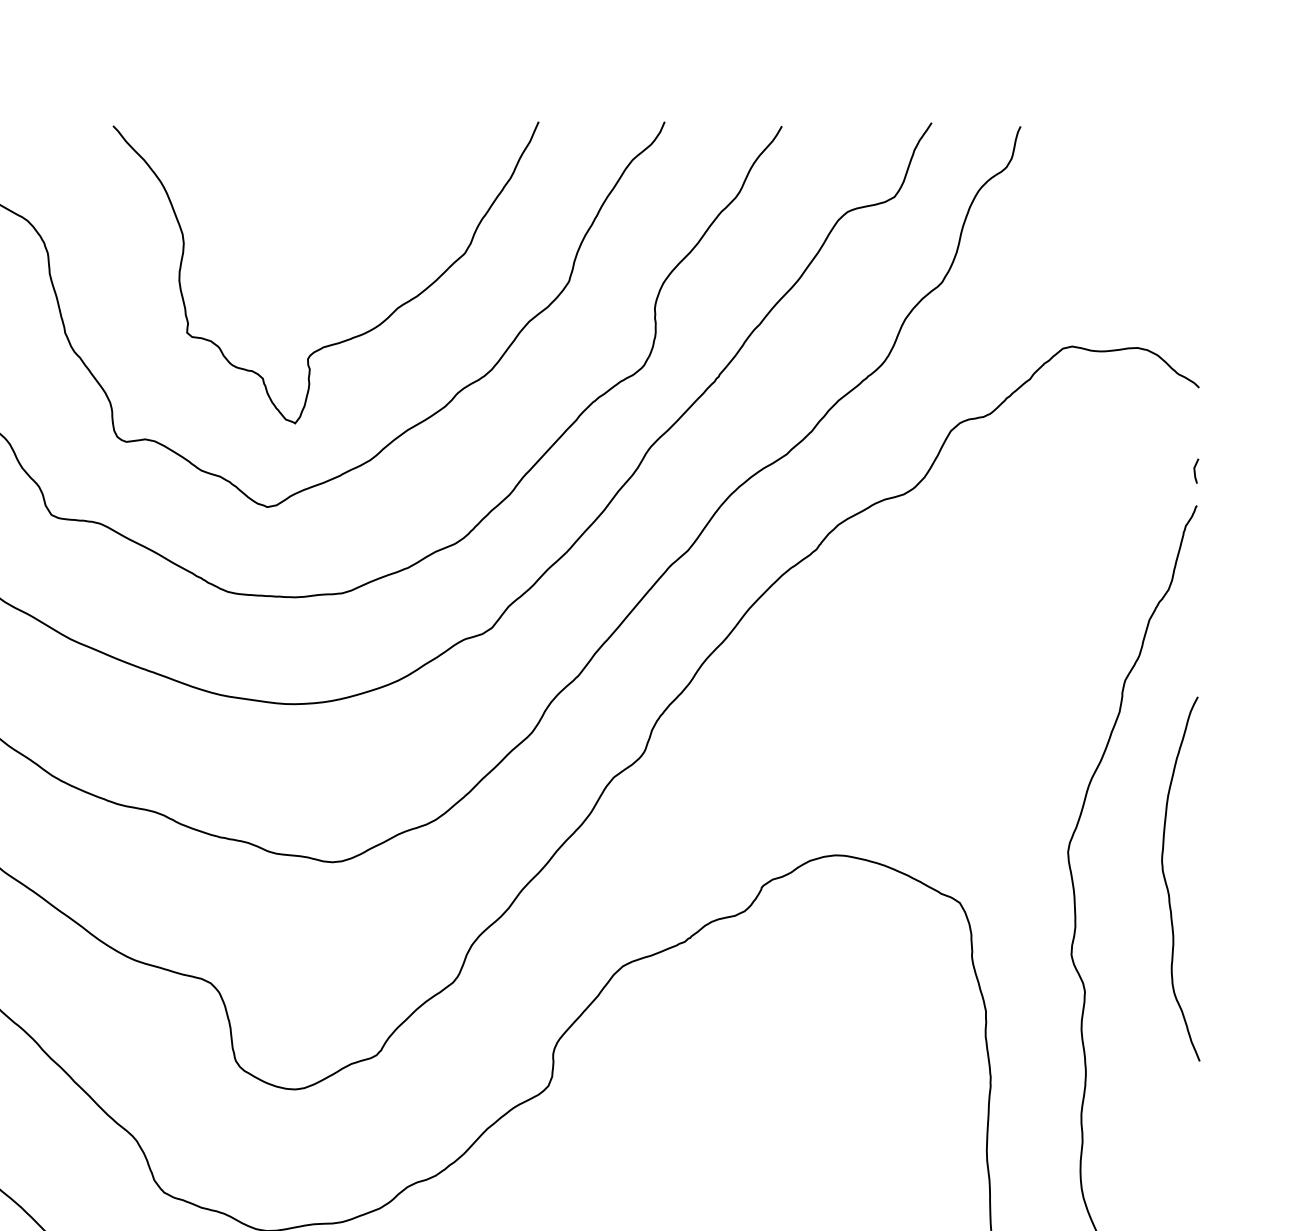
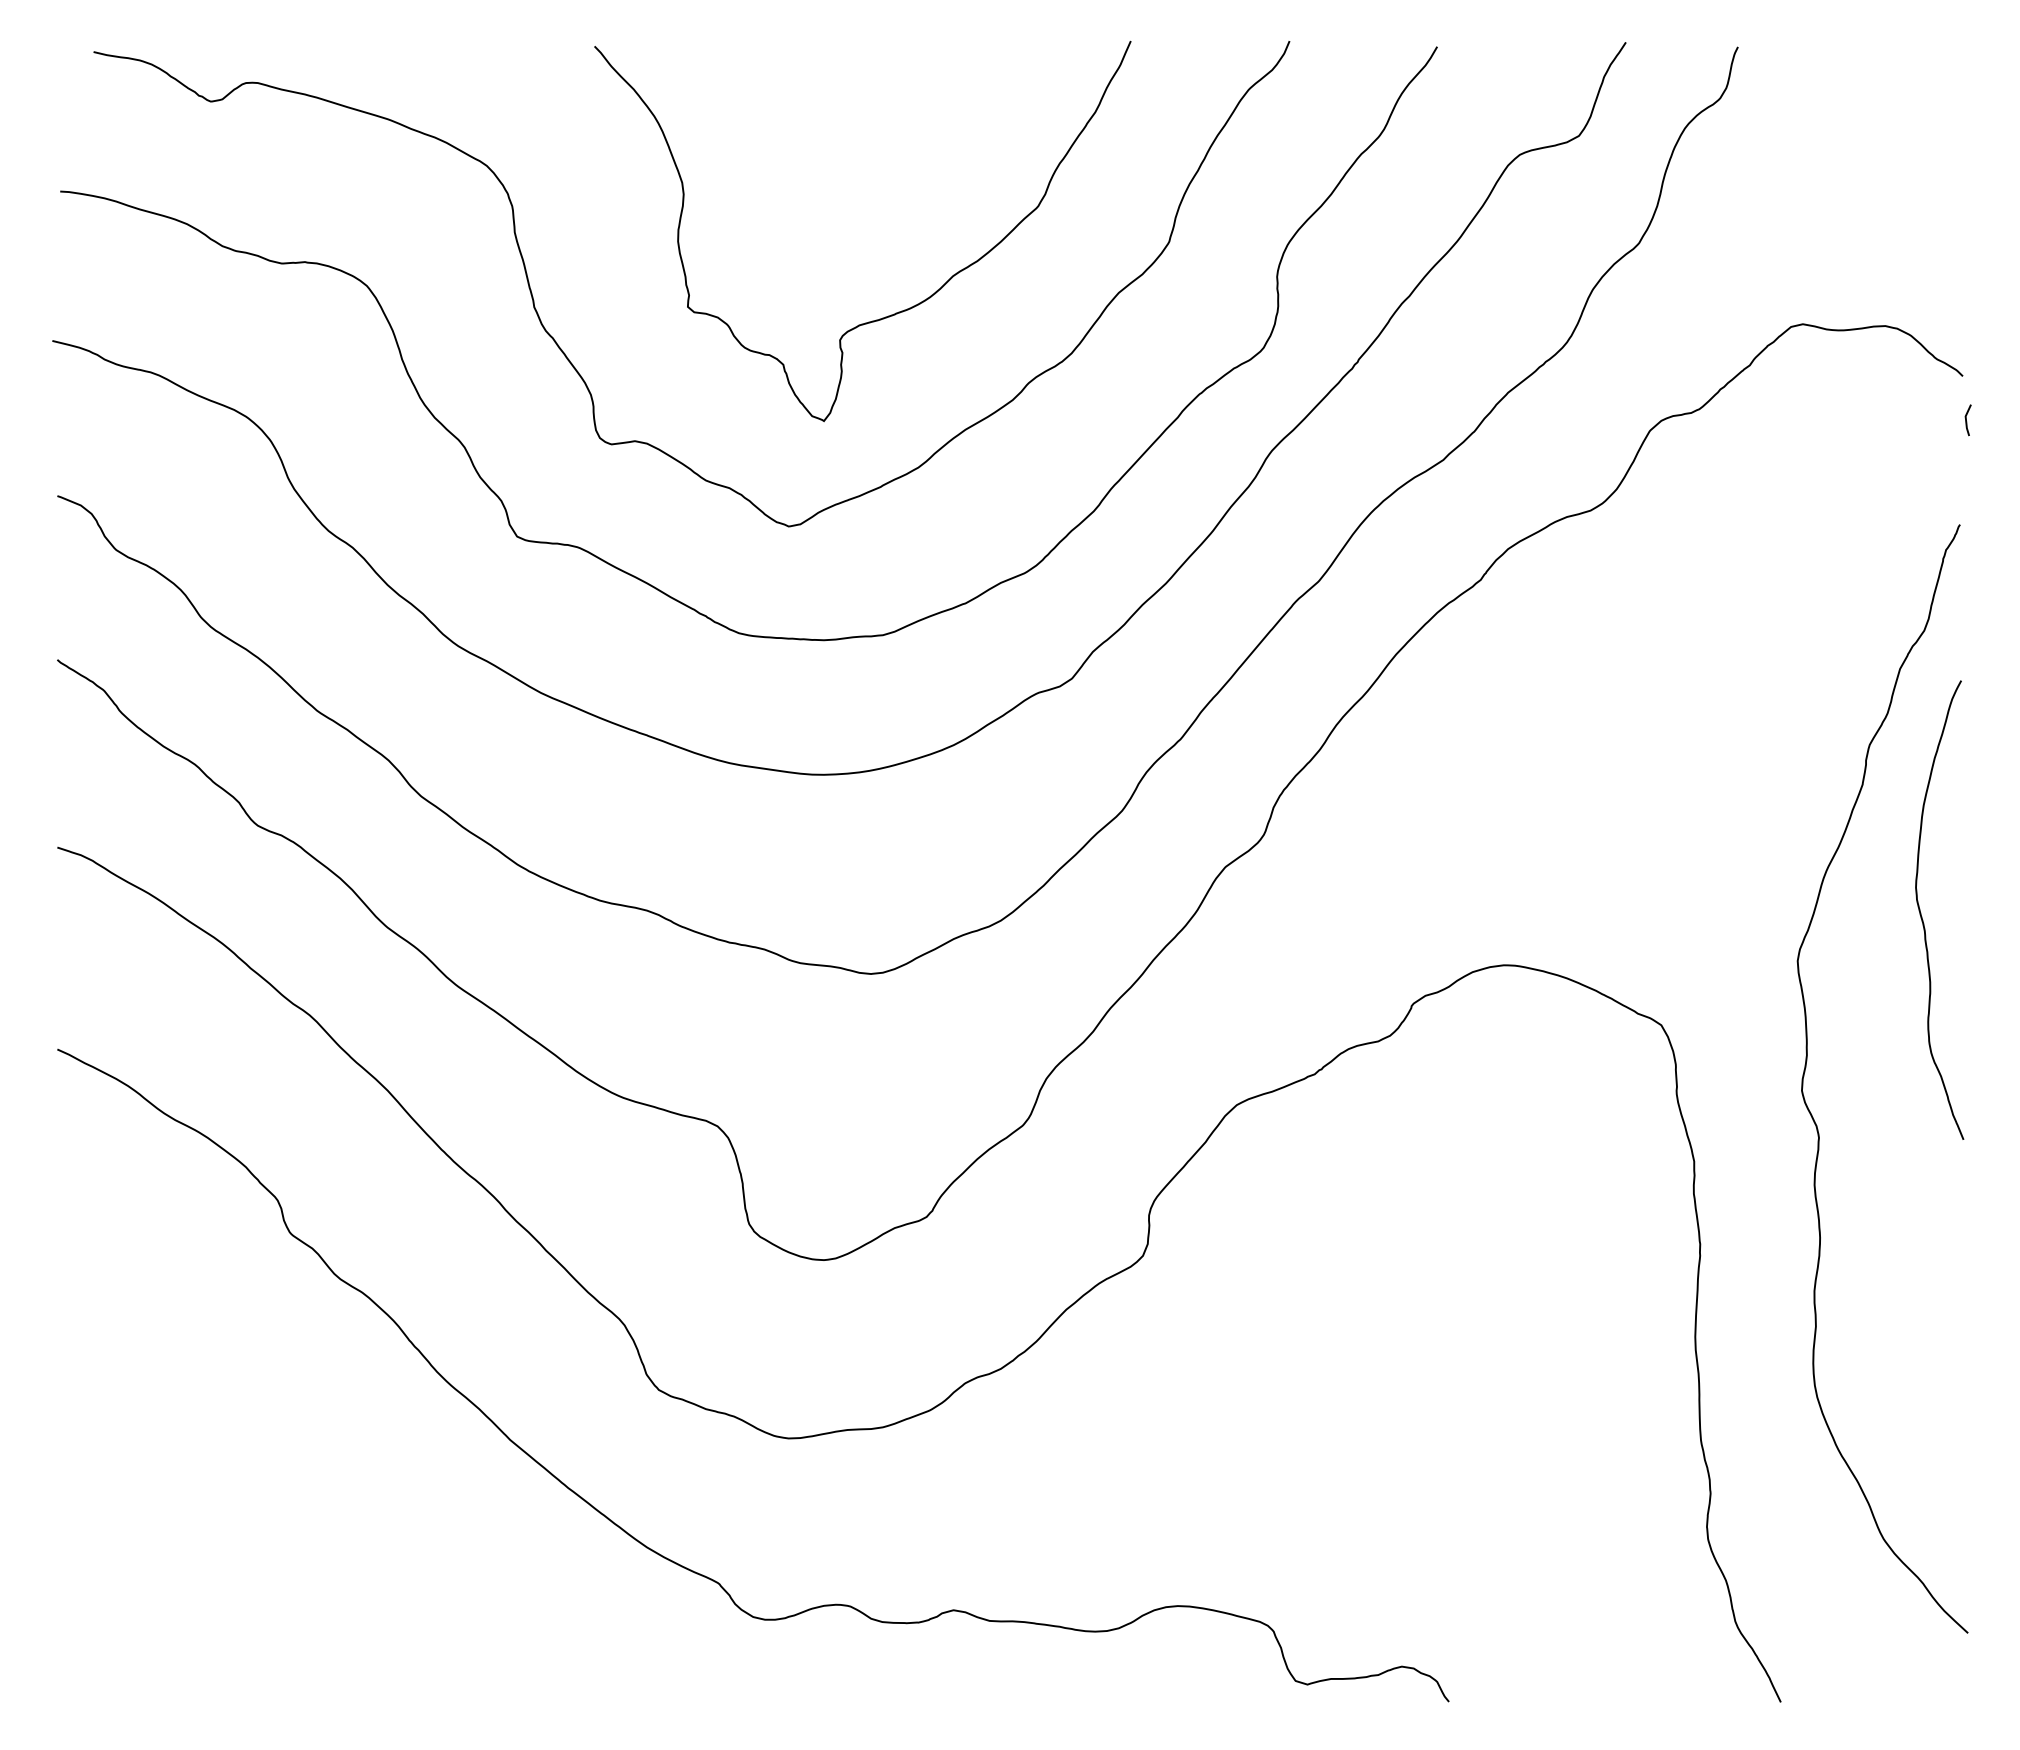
line: (1194, 471) -> (1966, 420), moved
curve: (1166, 880) -> (1921, 912), moved

